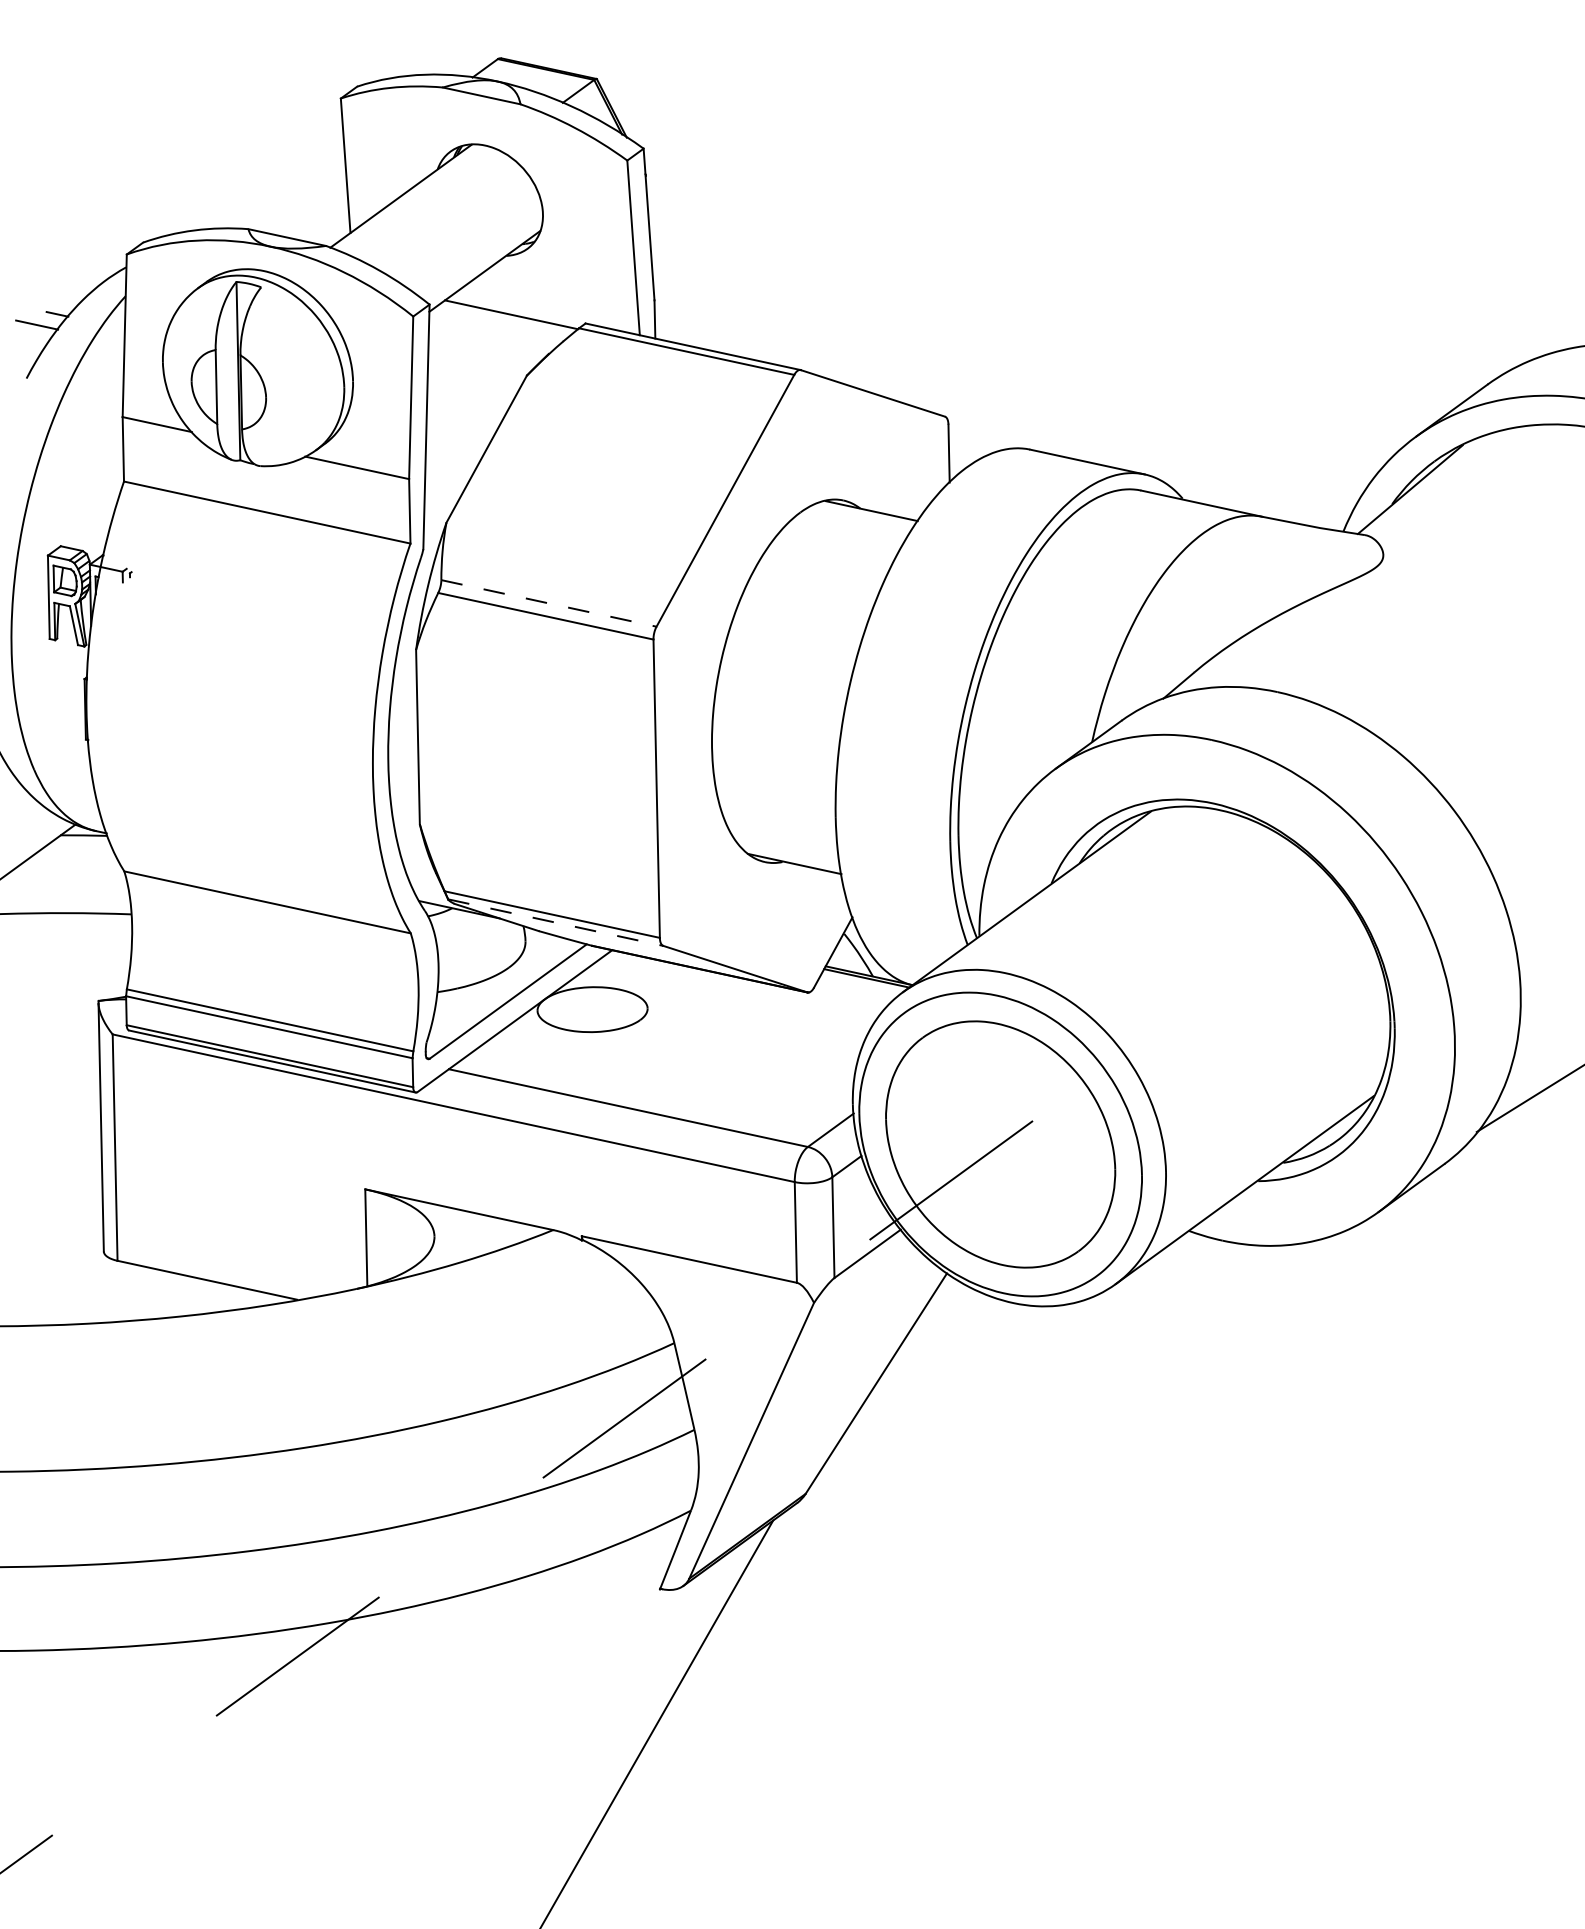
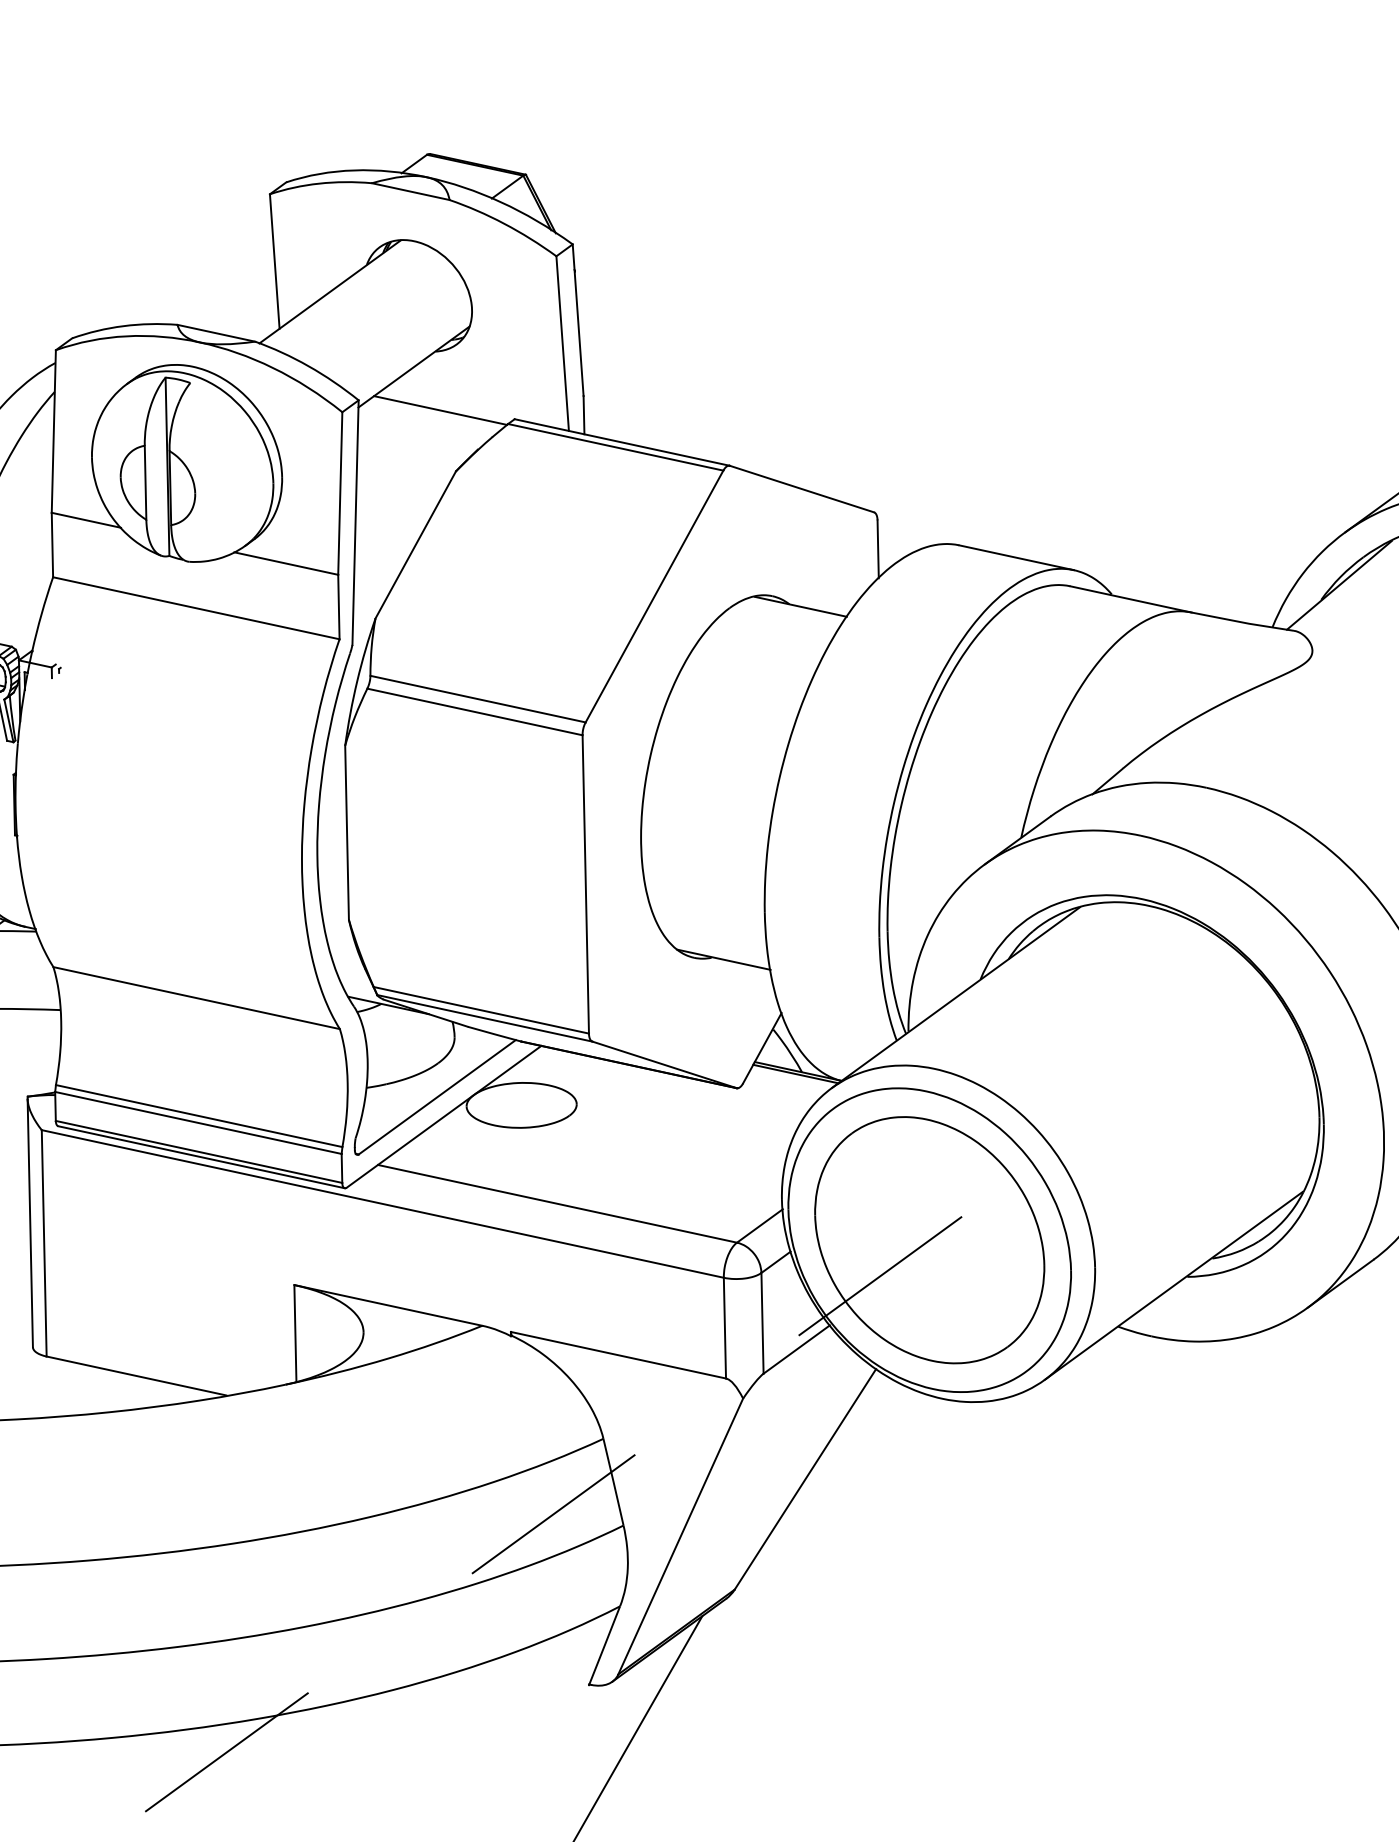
line: (549, 603) -> (478, 699), dashed -> solid
line: (556, 922) -> (485, 1018), dashed -> solid

